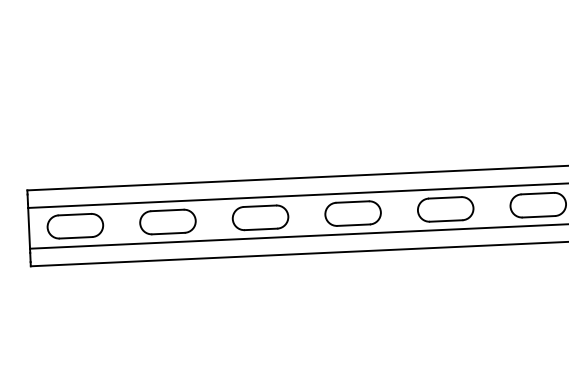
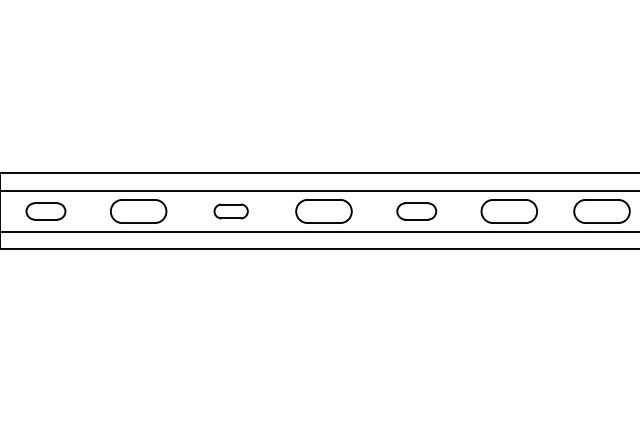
part: (445, 209) -> (416, 211), size x0.7
part: (259, 217) -> (230, 211), size x0.6
part: (74, 226) -> (45, 211), size x0.7

